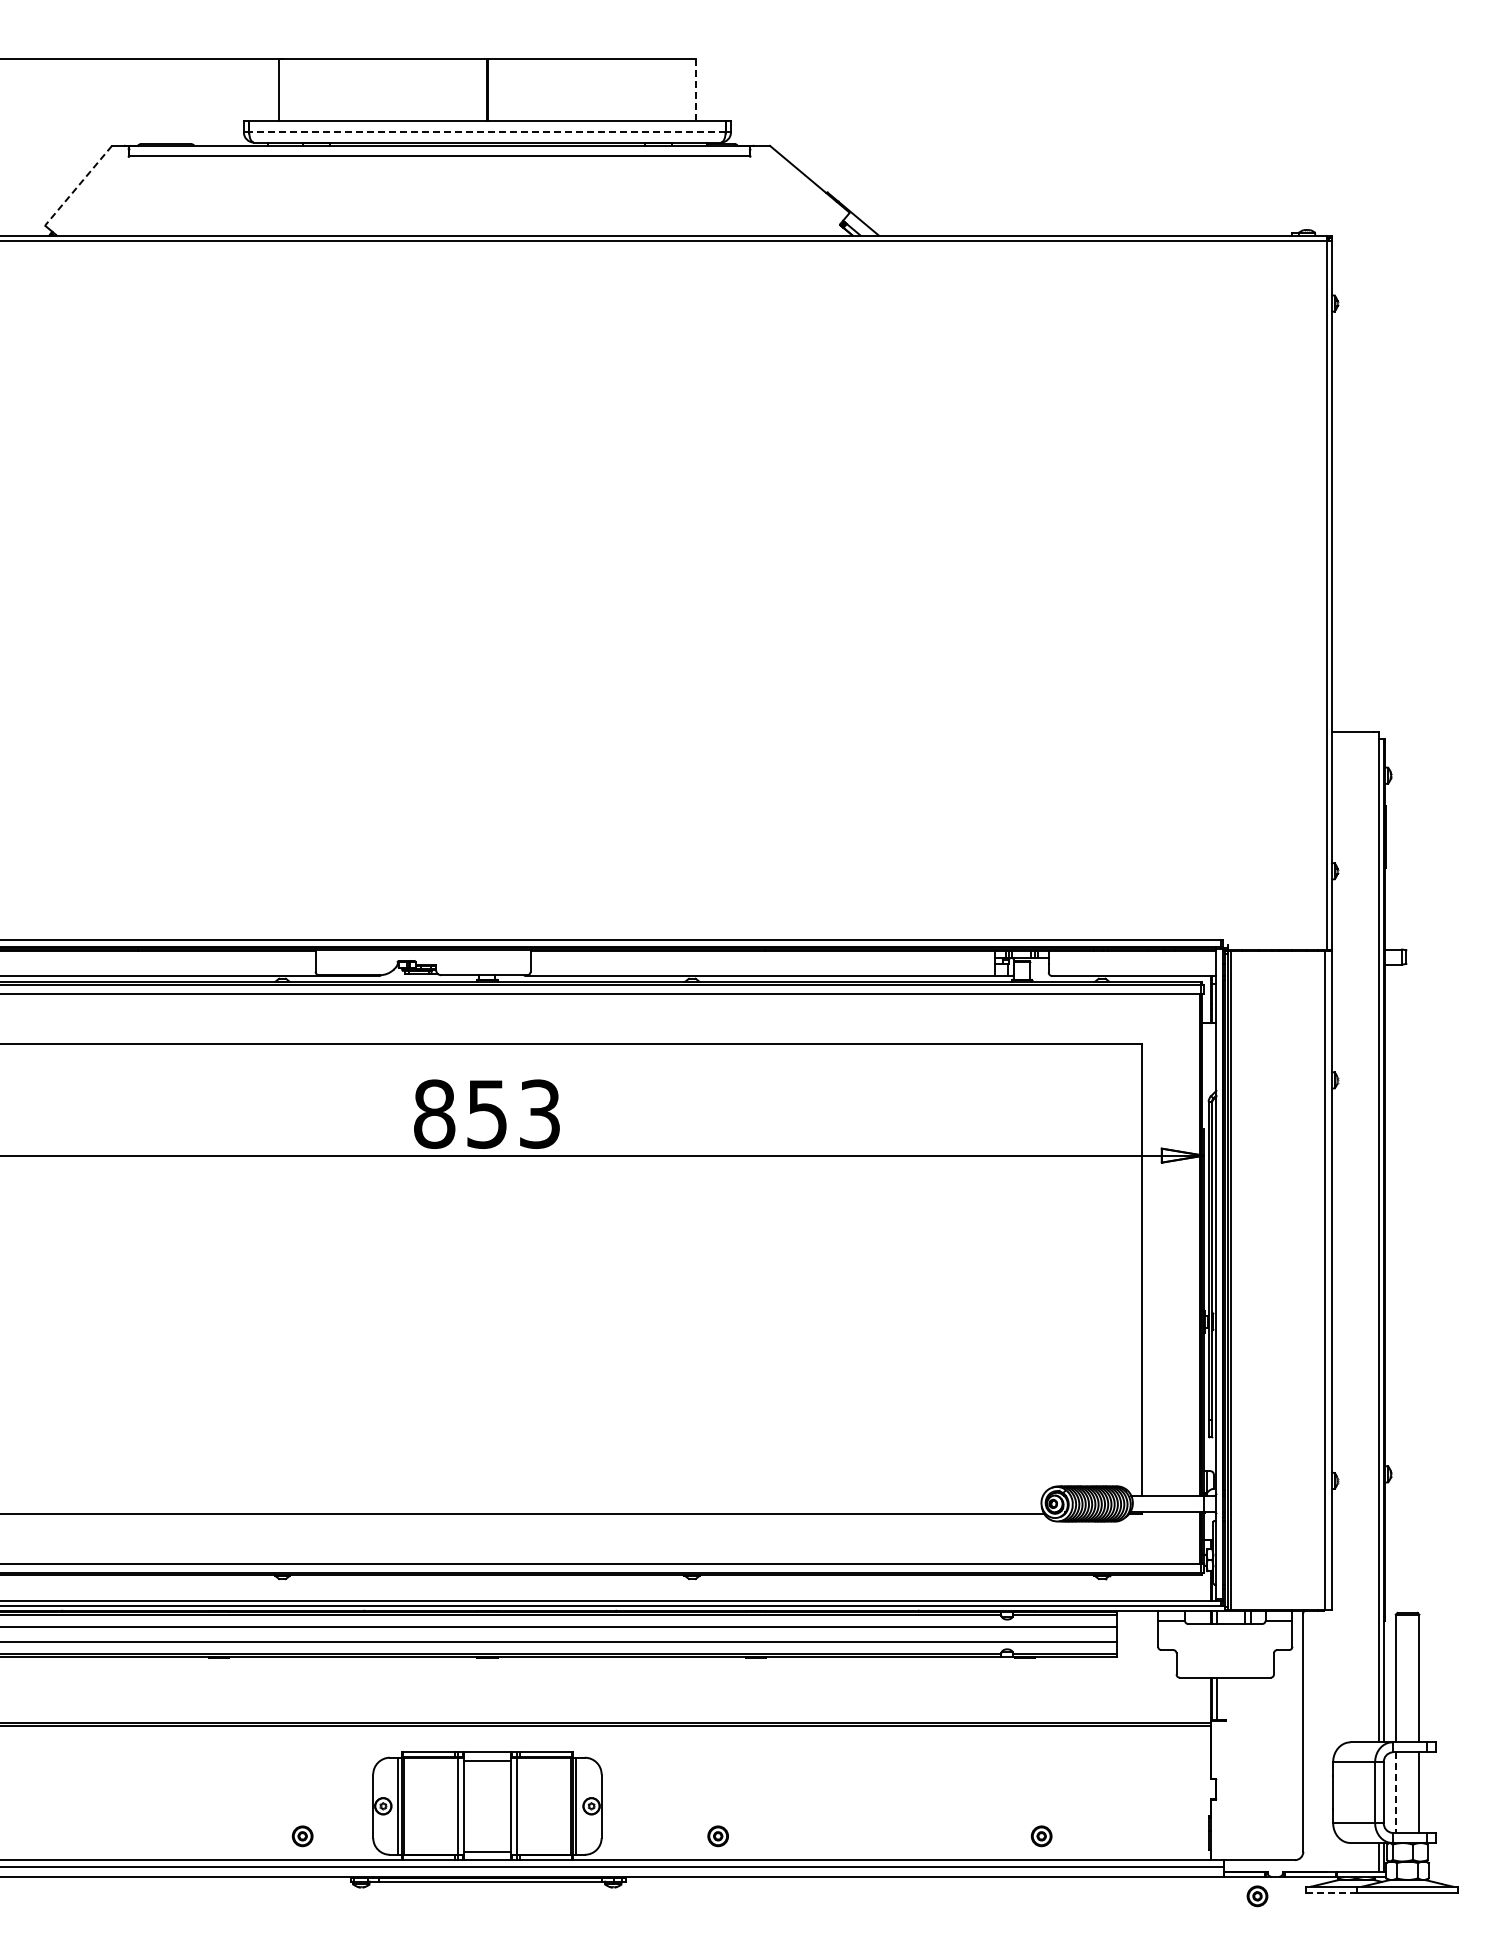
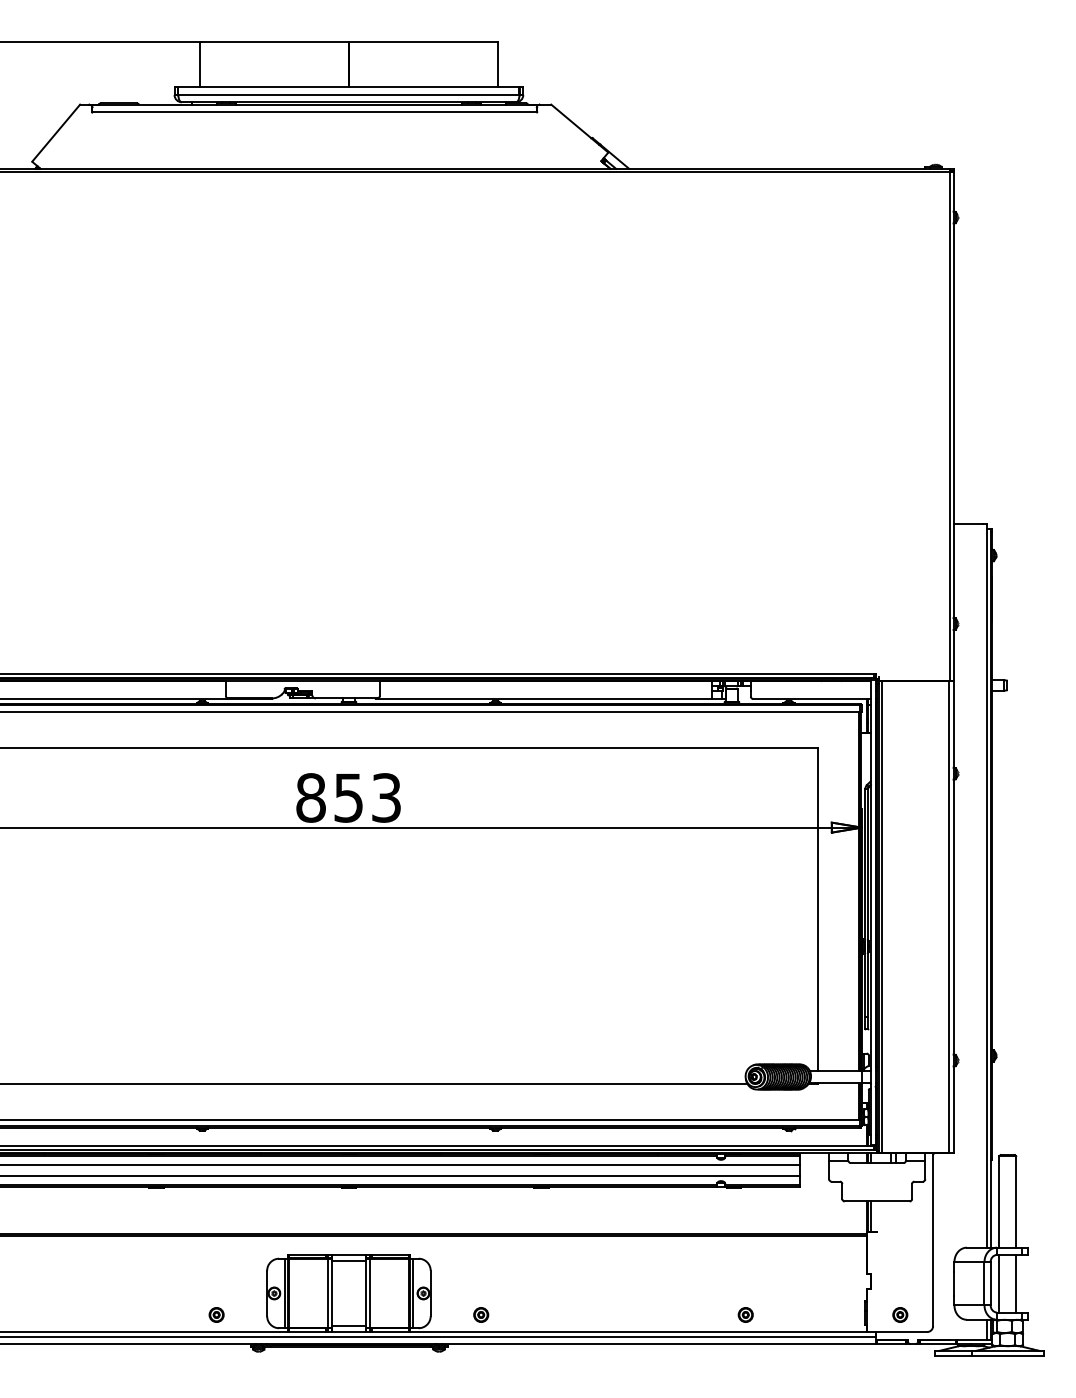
line: (695, 89) -> (497, 64), dashed -> solid
line: (486, 132) -> (348, 95), dashed -> solid
line: (78, 185) -> (56, 133), dashed -> solid
line: (1395, 1793) -> (999, 1284), dashed -> solid
part: (717, 1836) -> (480, 1315), moved
line: (1331, 1893) -> (953, 1355), dashed -> solid
part: (1257, 1896) -> (900, 1315), moved

